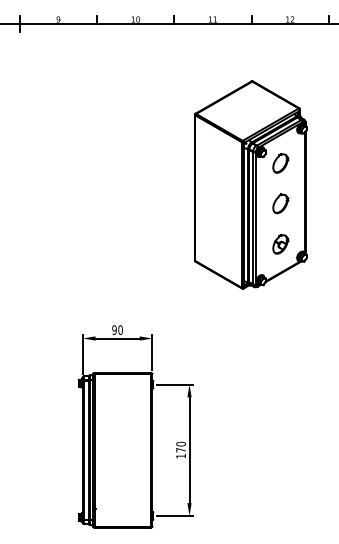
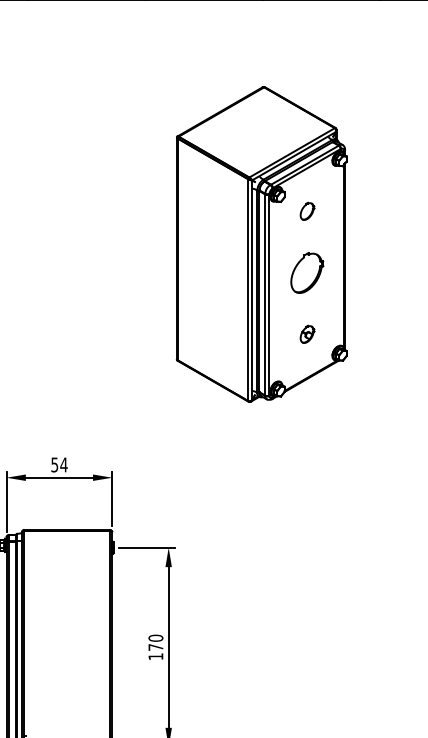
part: (280, 162) -> (306, 210), size x0.6
part: (280, 203) -> (306, 272), size x1.4
part: (280, 243) -> (306, 333), size x0.6
text: (117, 329) -> (59, 464), 90 -> 54

